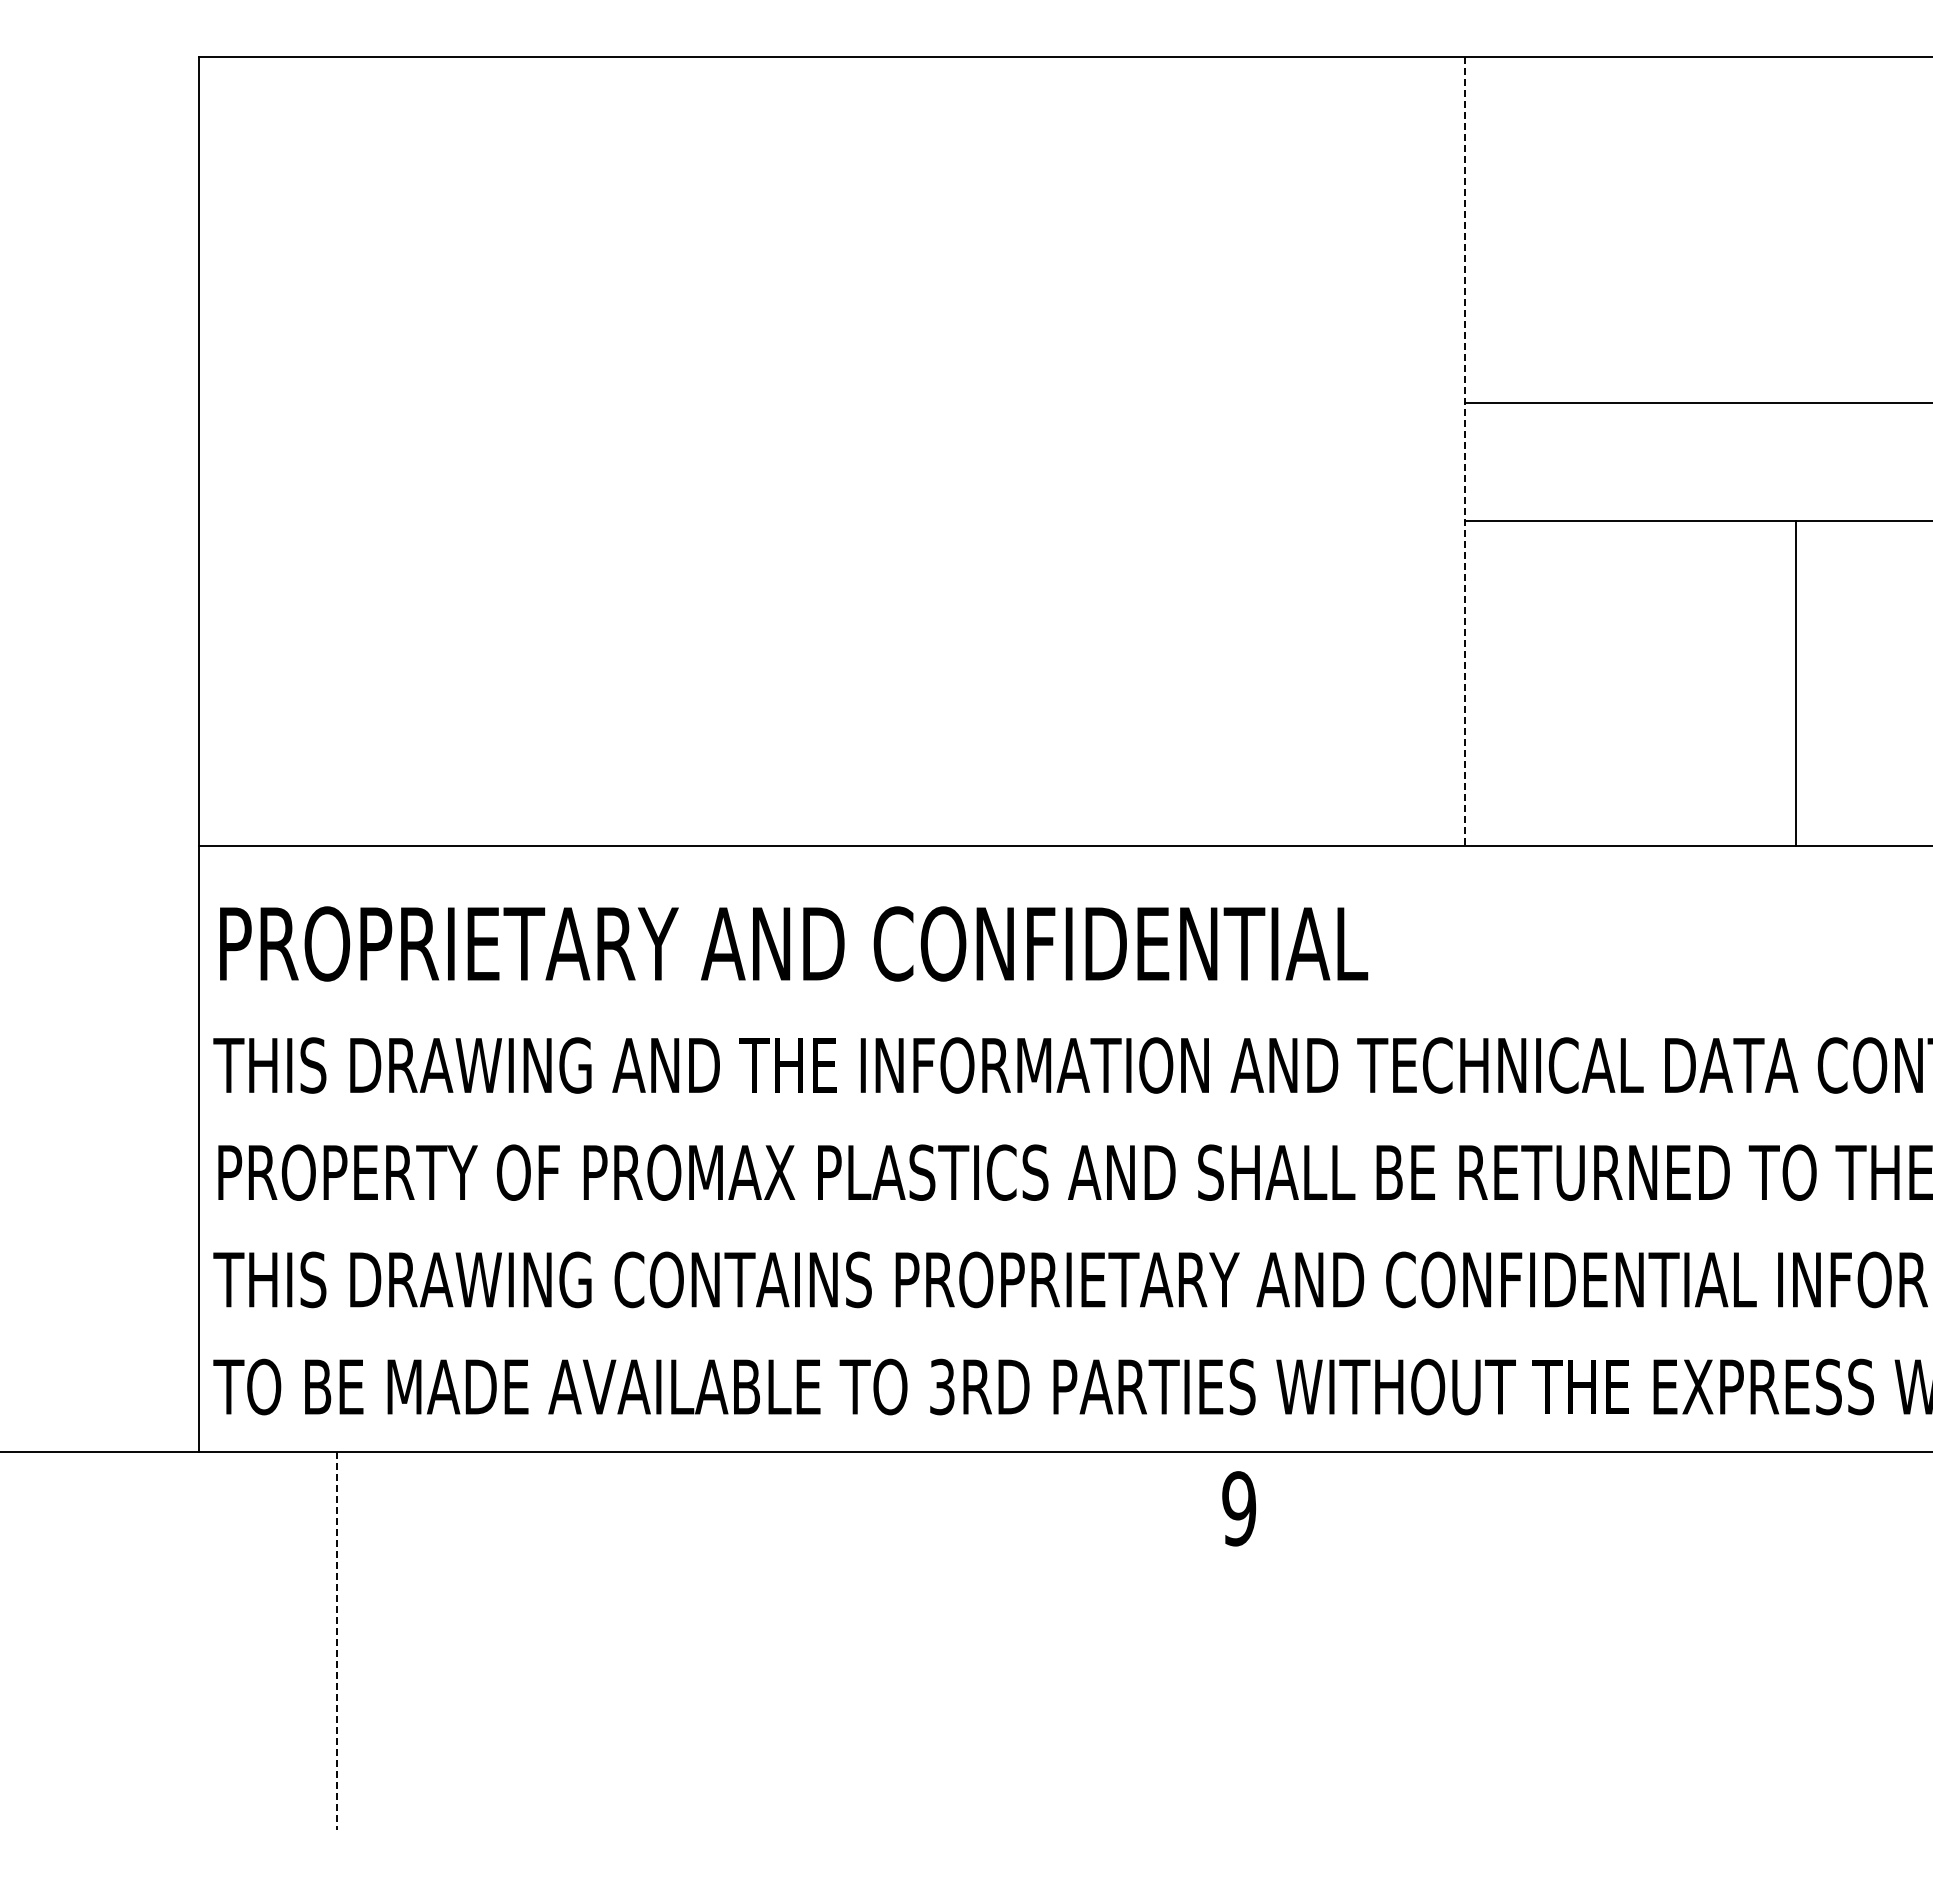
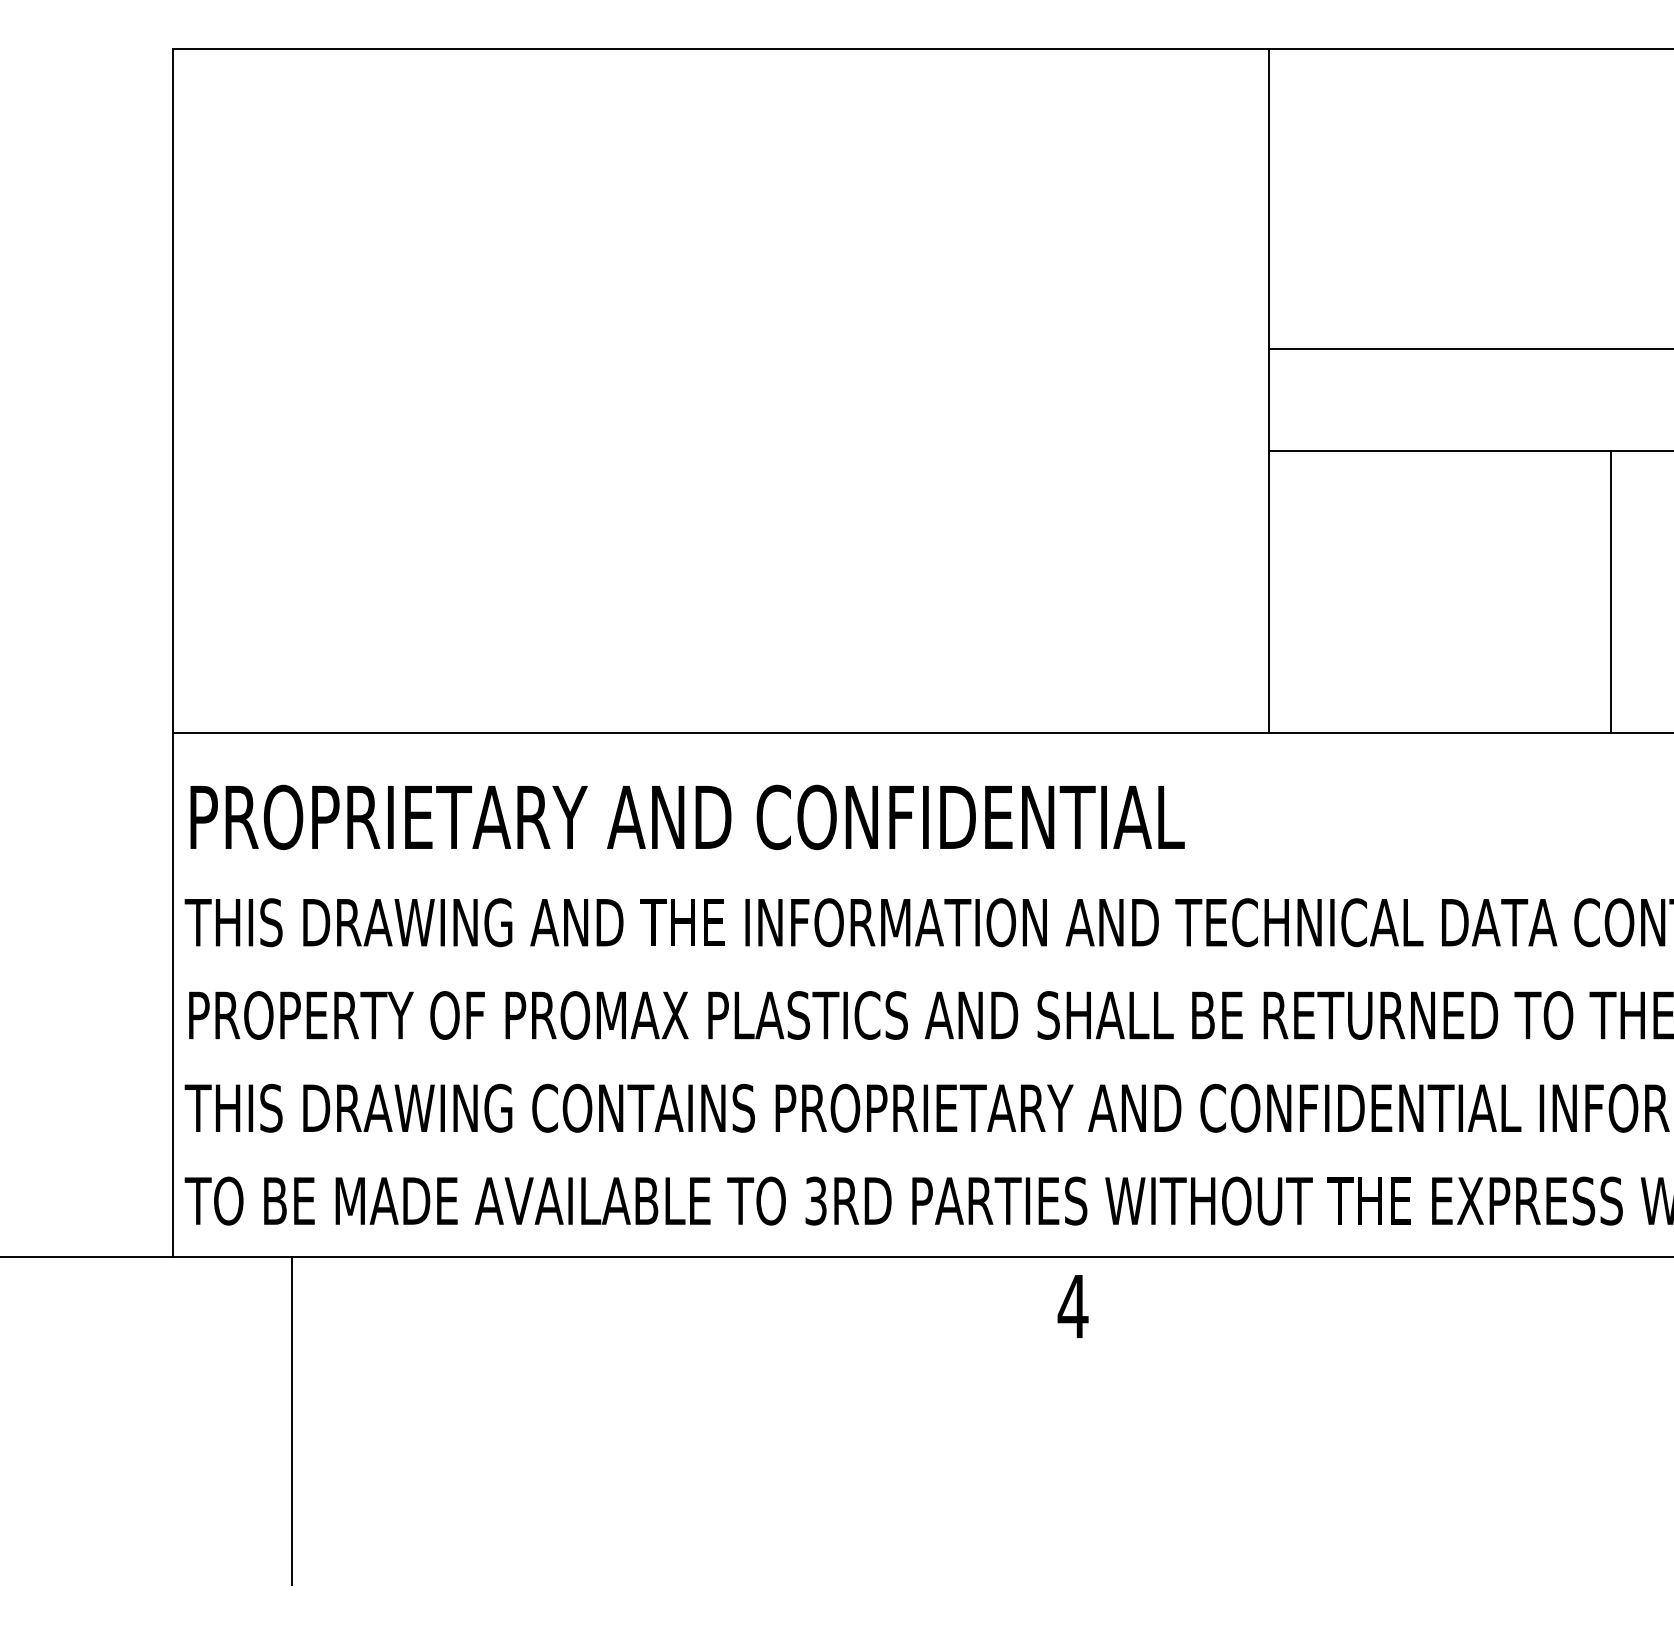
line: (1465, 451) -> (1269, 390), dashed -> solid
line: (1795, 683) -> (1610, 591), moved
text: (1238, 1508) -> (1072, 1306), 9 -> 4
line: (337, 1641) -> (292, 1421), dashed -> solid

